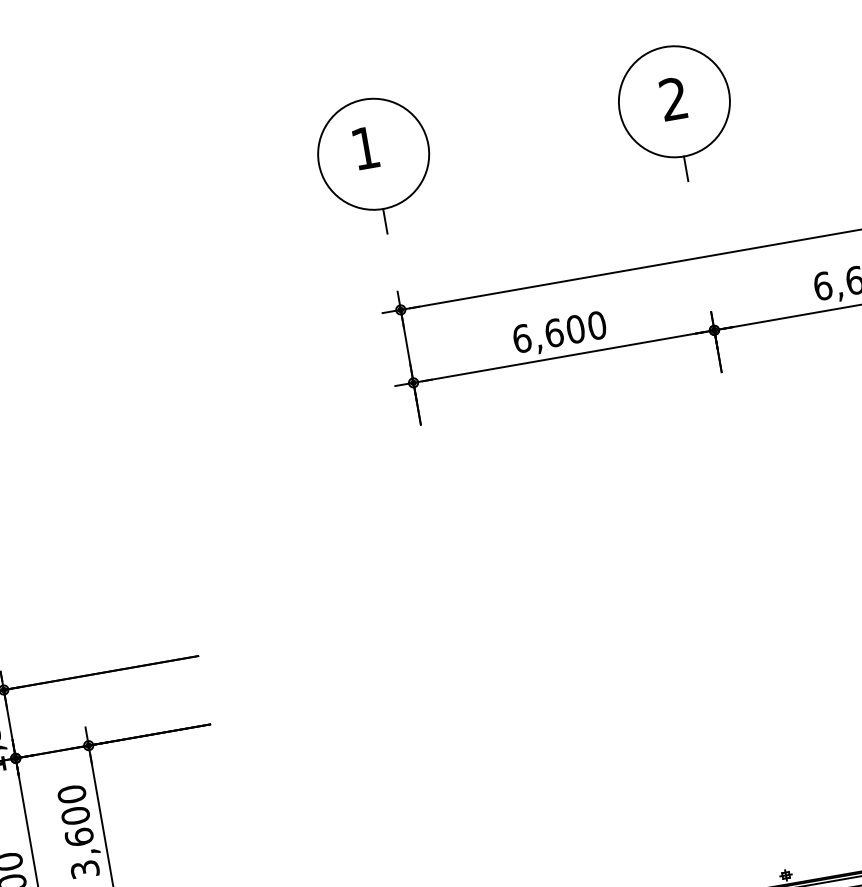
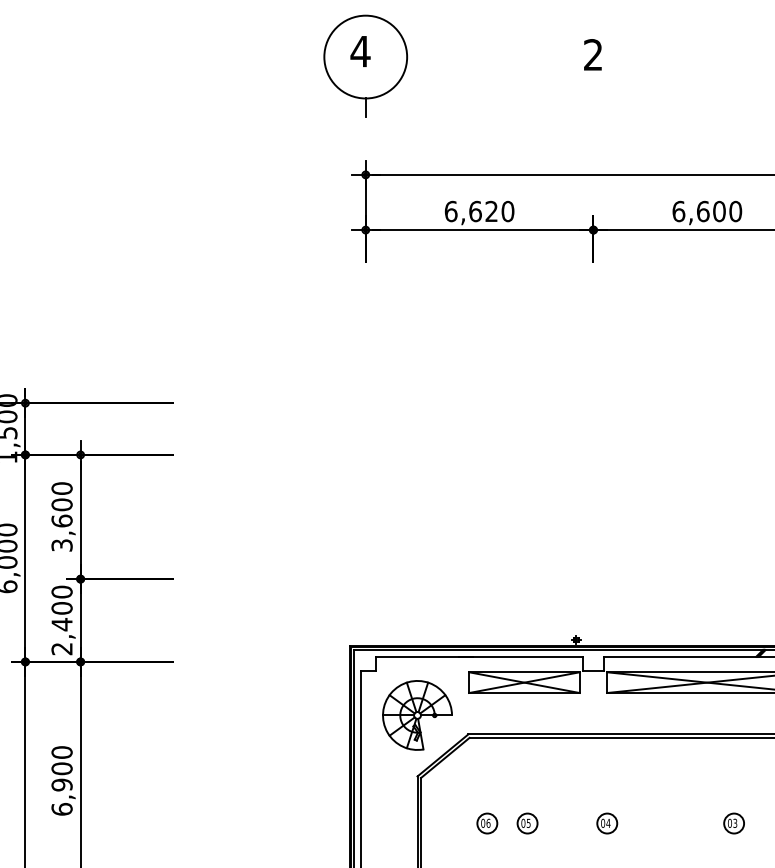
part: (676, 112) -> (593, 65), removed
text: (365, 148) -> (360, 51), 1 -> 4
text: (575, 329) -> (491, 211), 6,600 -> 6,620

